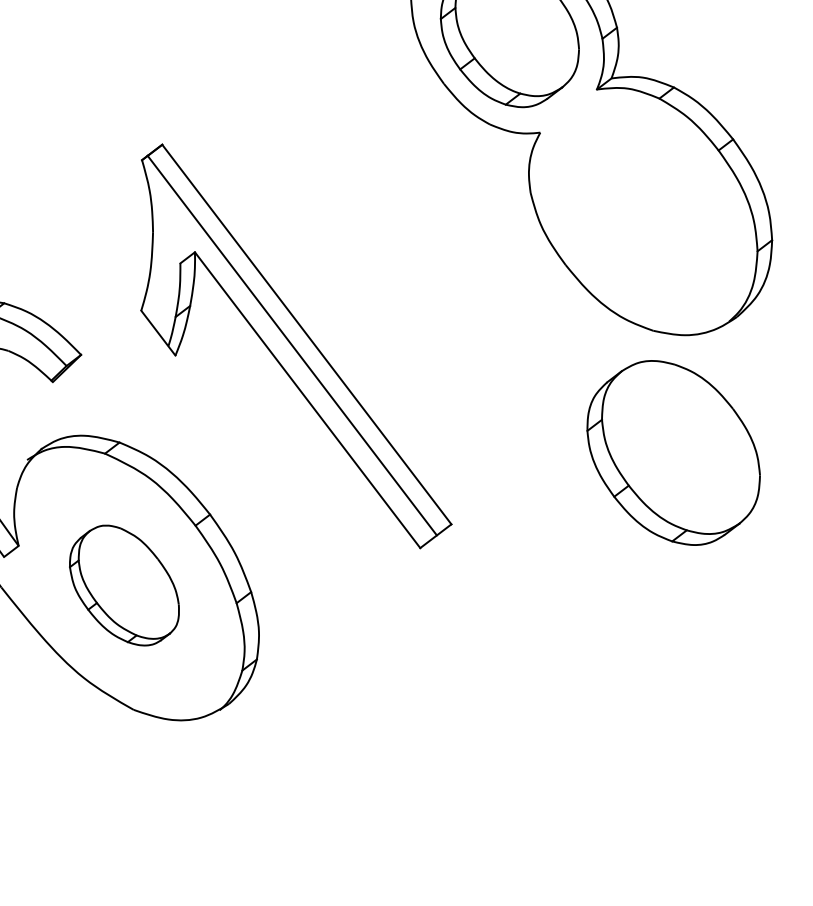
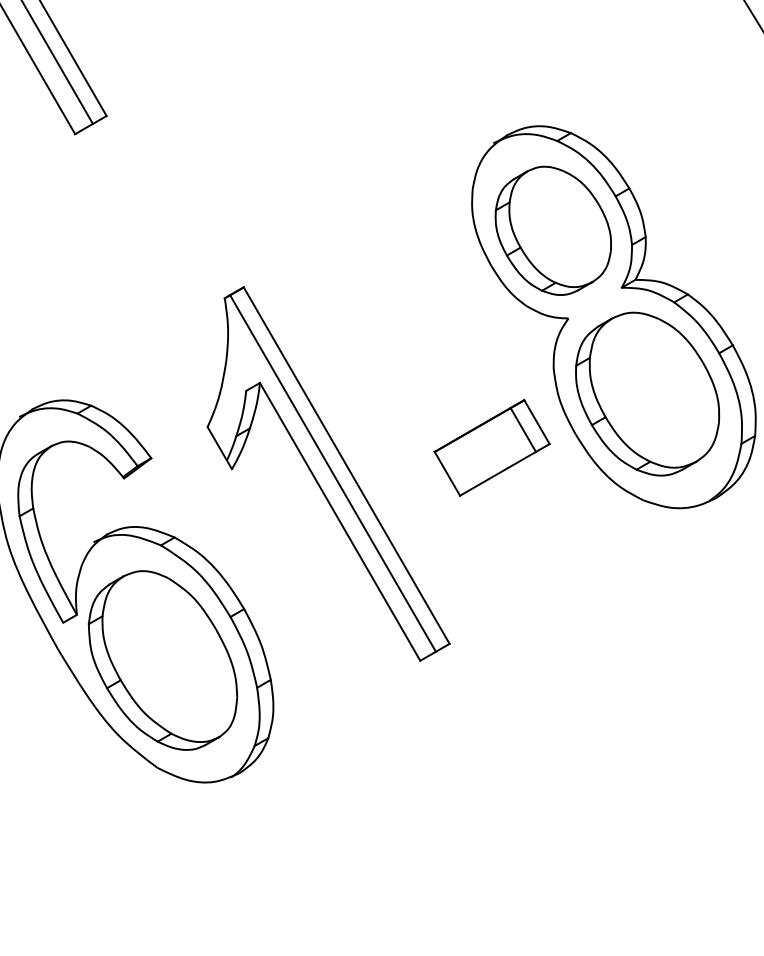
part: (470, 292) -> (491, 447), added
part: (673, 452) -> (647, 393), moved
part: (123, 585) -> (162, 660), size x1.67

